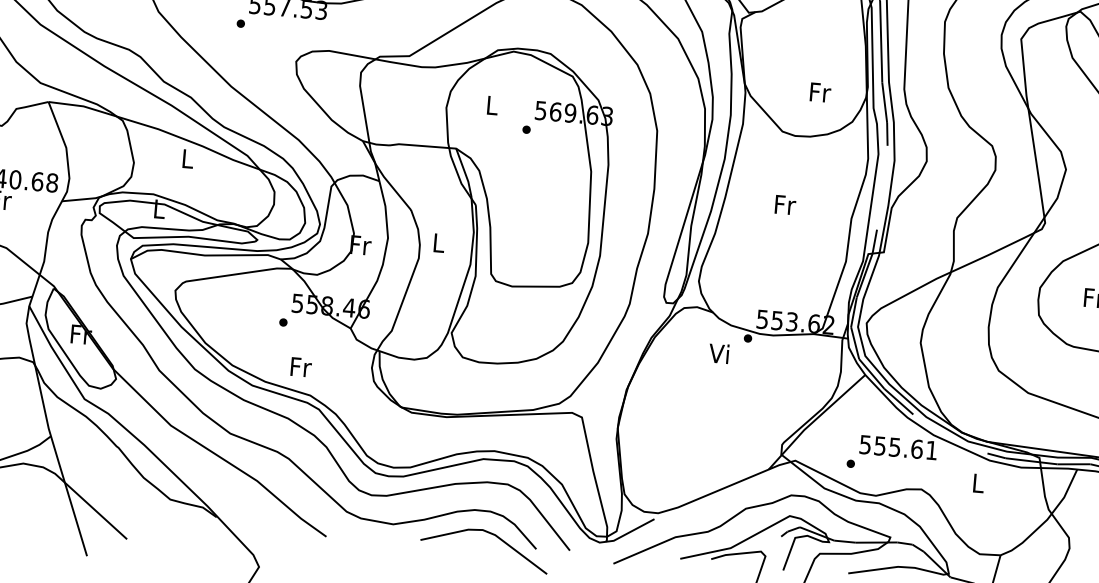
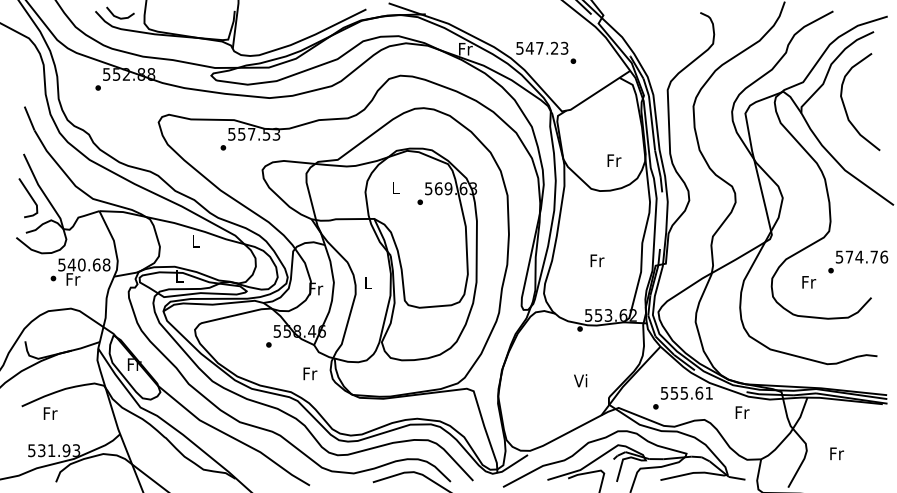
text: (785, 204) -> (597, 260), moved
text: (718, 353) -> (580, 380), moved
text: (301, 366) -> (310, 373), moved
text: (978, 483) -> (742, 412), L -> Fr

